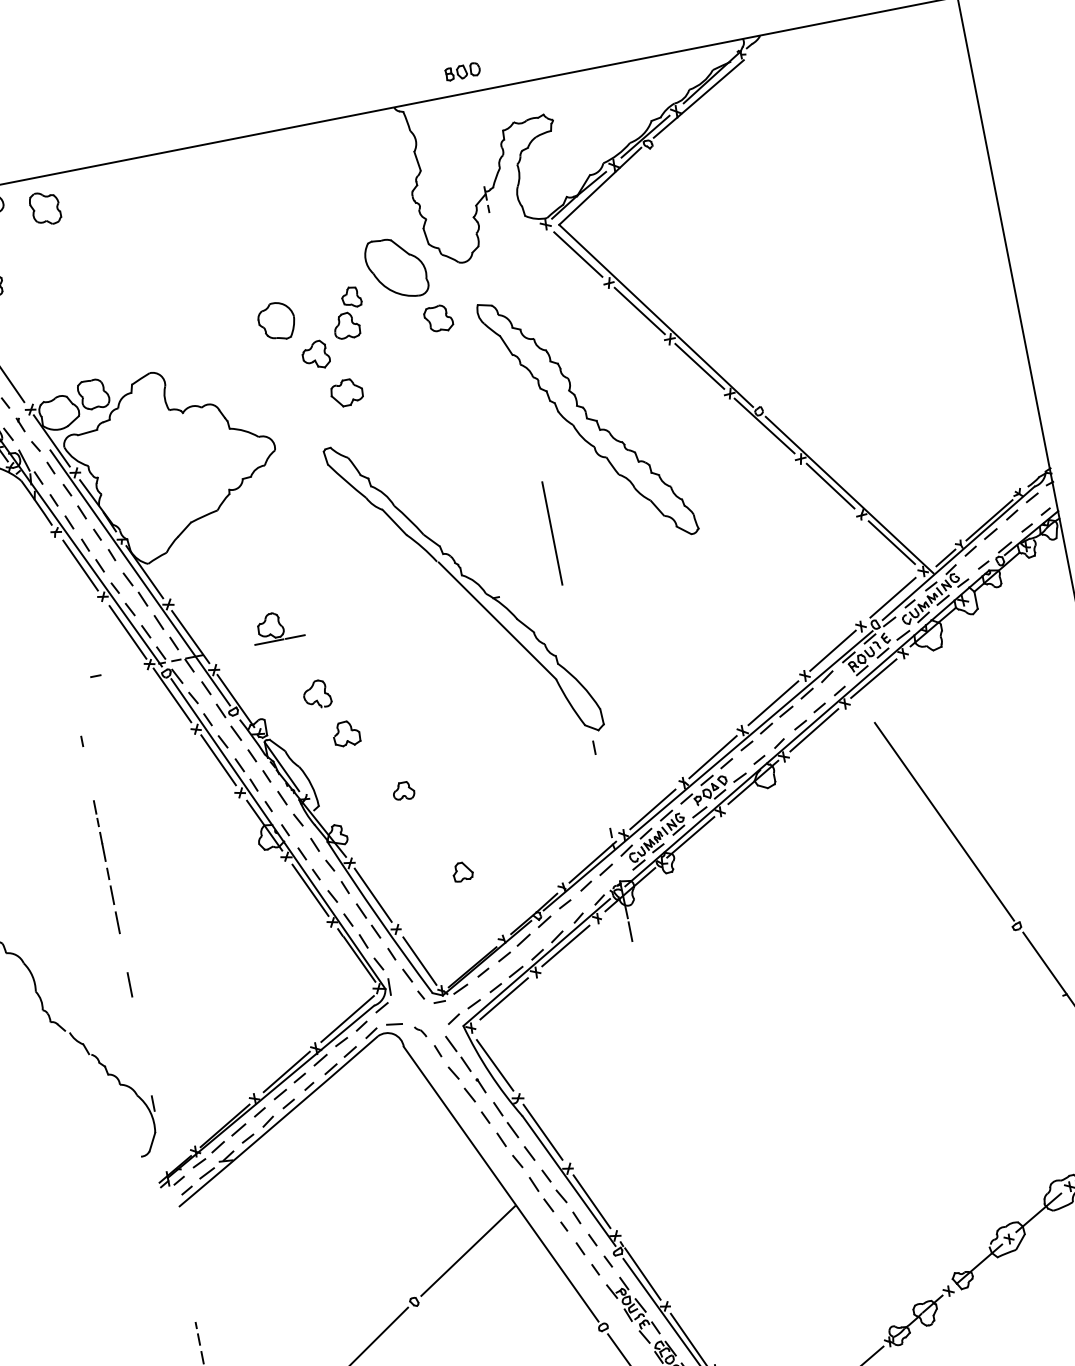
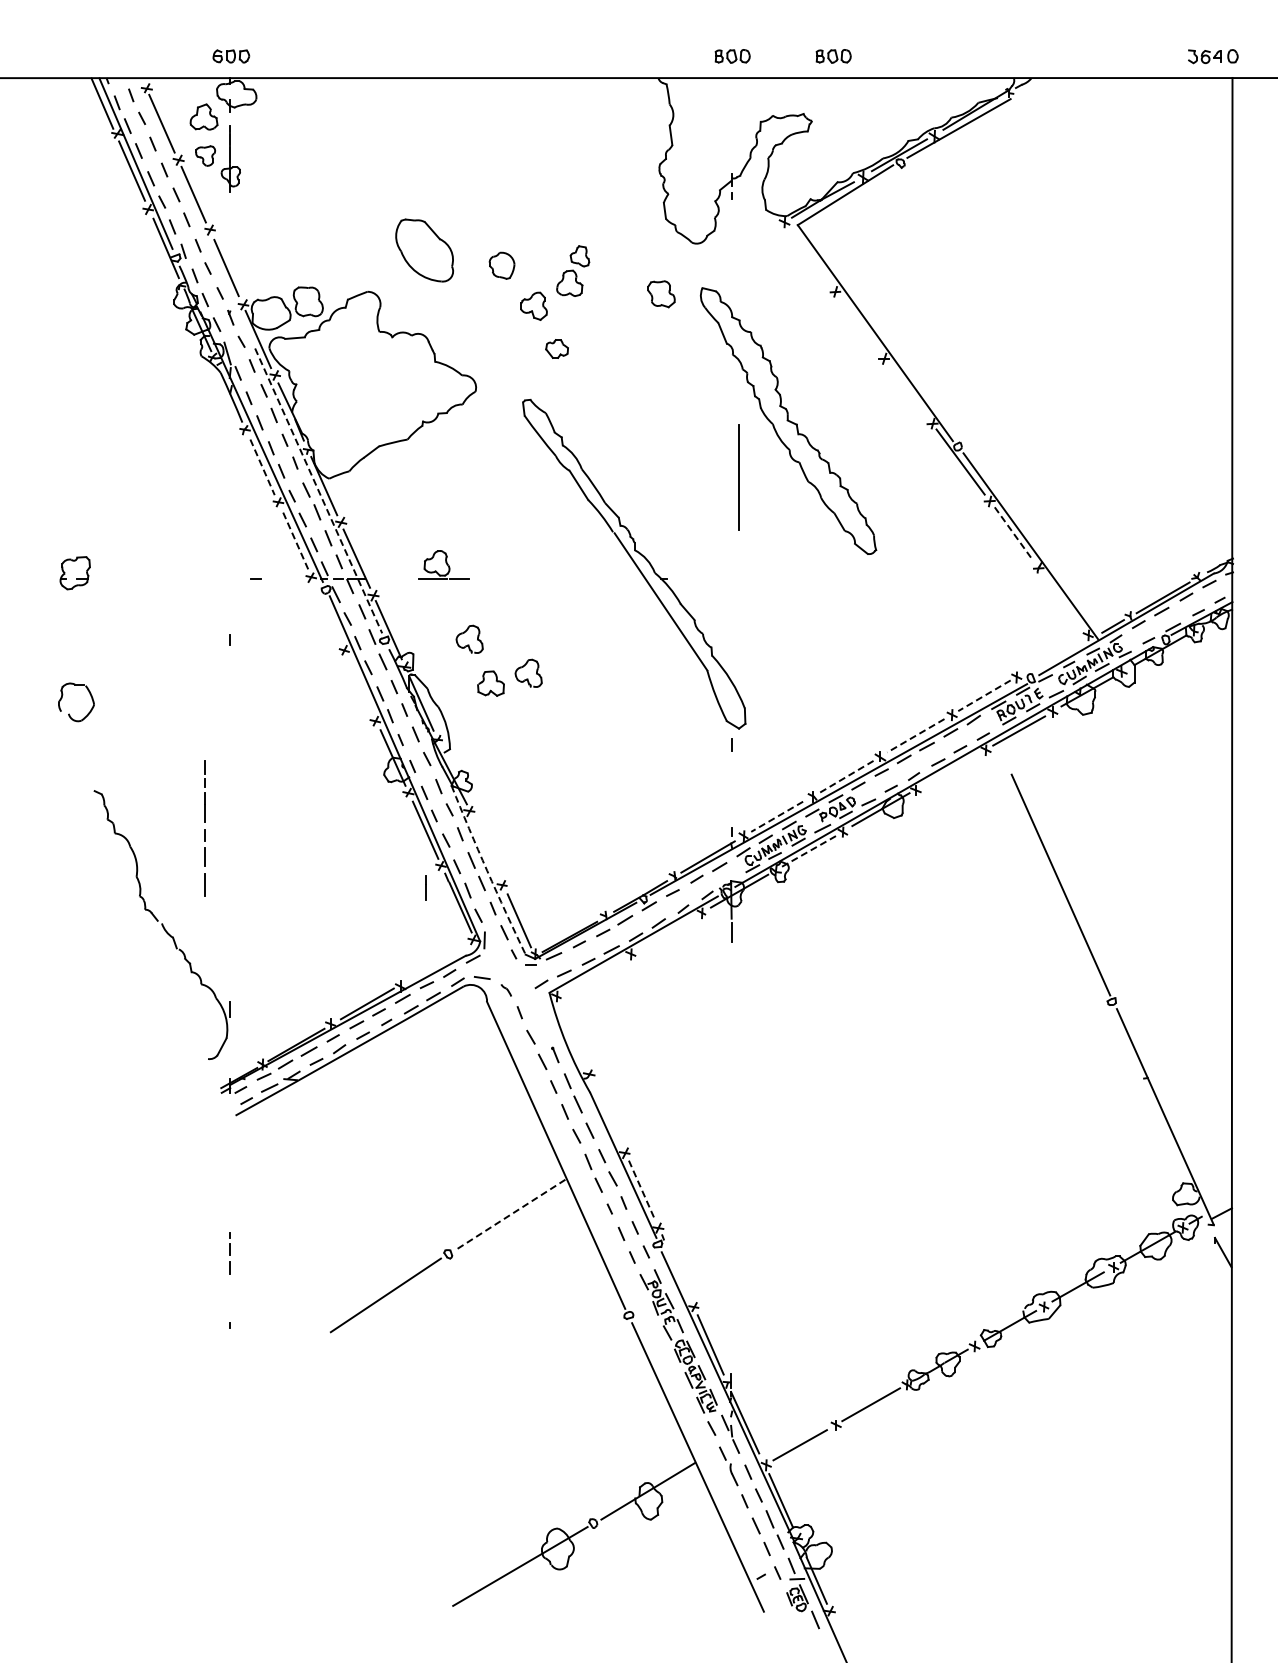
part: (561, 52) -> (833, 56), added
part: (45, 207) -> (296, 109), removed
line: (577, 254) -> (810, 257), removed
part: (396, 268) -> (424, 250), moved
line: (639, 310) -> (860, 324), removed
part: (276, 321) -> (501, 265), size x0.7
line: (699, 365) -> (908, 390), removed
part: (346, 392) -> (556, 348), size x0.7
line: (830, 485) -> (1013, 533), solid -> dashed
line: (552, 533) -> (738, 477), moved
line: (891, 542) -> (1062, 600), removed
line: (80, 565) -> (262, 467), solid -> dashed
line: (139, 577) -> (318, 490), solid -> dashed
line: (892, 597) -> (1053, 655), removed
line: (128, 632) -> (296, 542), solid -> dashed
line: (833, 651) -> (984, 696), solid -> dashed
line: (172, 695) -> (327, 612), removed
line: (773, 704) -> (915, 736), solid -> dashed
part: (381, 715) -> (528, 672), added
line: (814, 730) -> (950, 770), removed
line: (713, 757) -> (846, 777), solid -> dashed
line: (218, 759) -> (360, 684), removed
part: (402, 790) -> (535, 750), removed
line: (652, 810) -> (776, 817), solid -> dashed
line: (690, 837) -> (808, 851), solid -> dashed
line: (106, 868) -> (204, 829), moved
part: (462, 871) -> (578, 841), removed
line: (373, 894) -> (486, 846), removed
arc: (378, 917) -> (487, 870), solid -> dashed
line: (565, 945) -> (665, 933), removed
line: (129, 984) -> (425, 887), moved
line: (503, 998) -> (594, 973), removed
line: (347, 1018) -> (437, 963), removed
part: (457, 1054) -> (538, 1019), removed
line: (495, 1065) -> (573, 1037), removed
line: (542, 1132) -> (606, 1112), removed
line: (592, 1202) -> (642, 1190), solid -> dashed
line: (467, 1251) -> (510, 1214), solid -> dashed
line: (642, 1273) -> (677, 1270), removed

